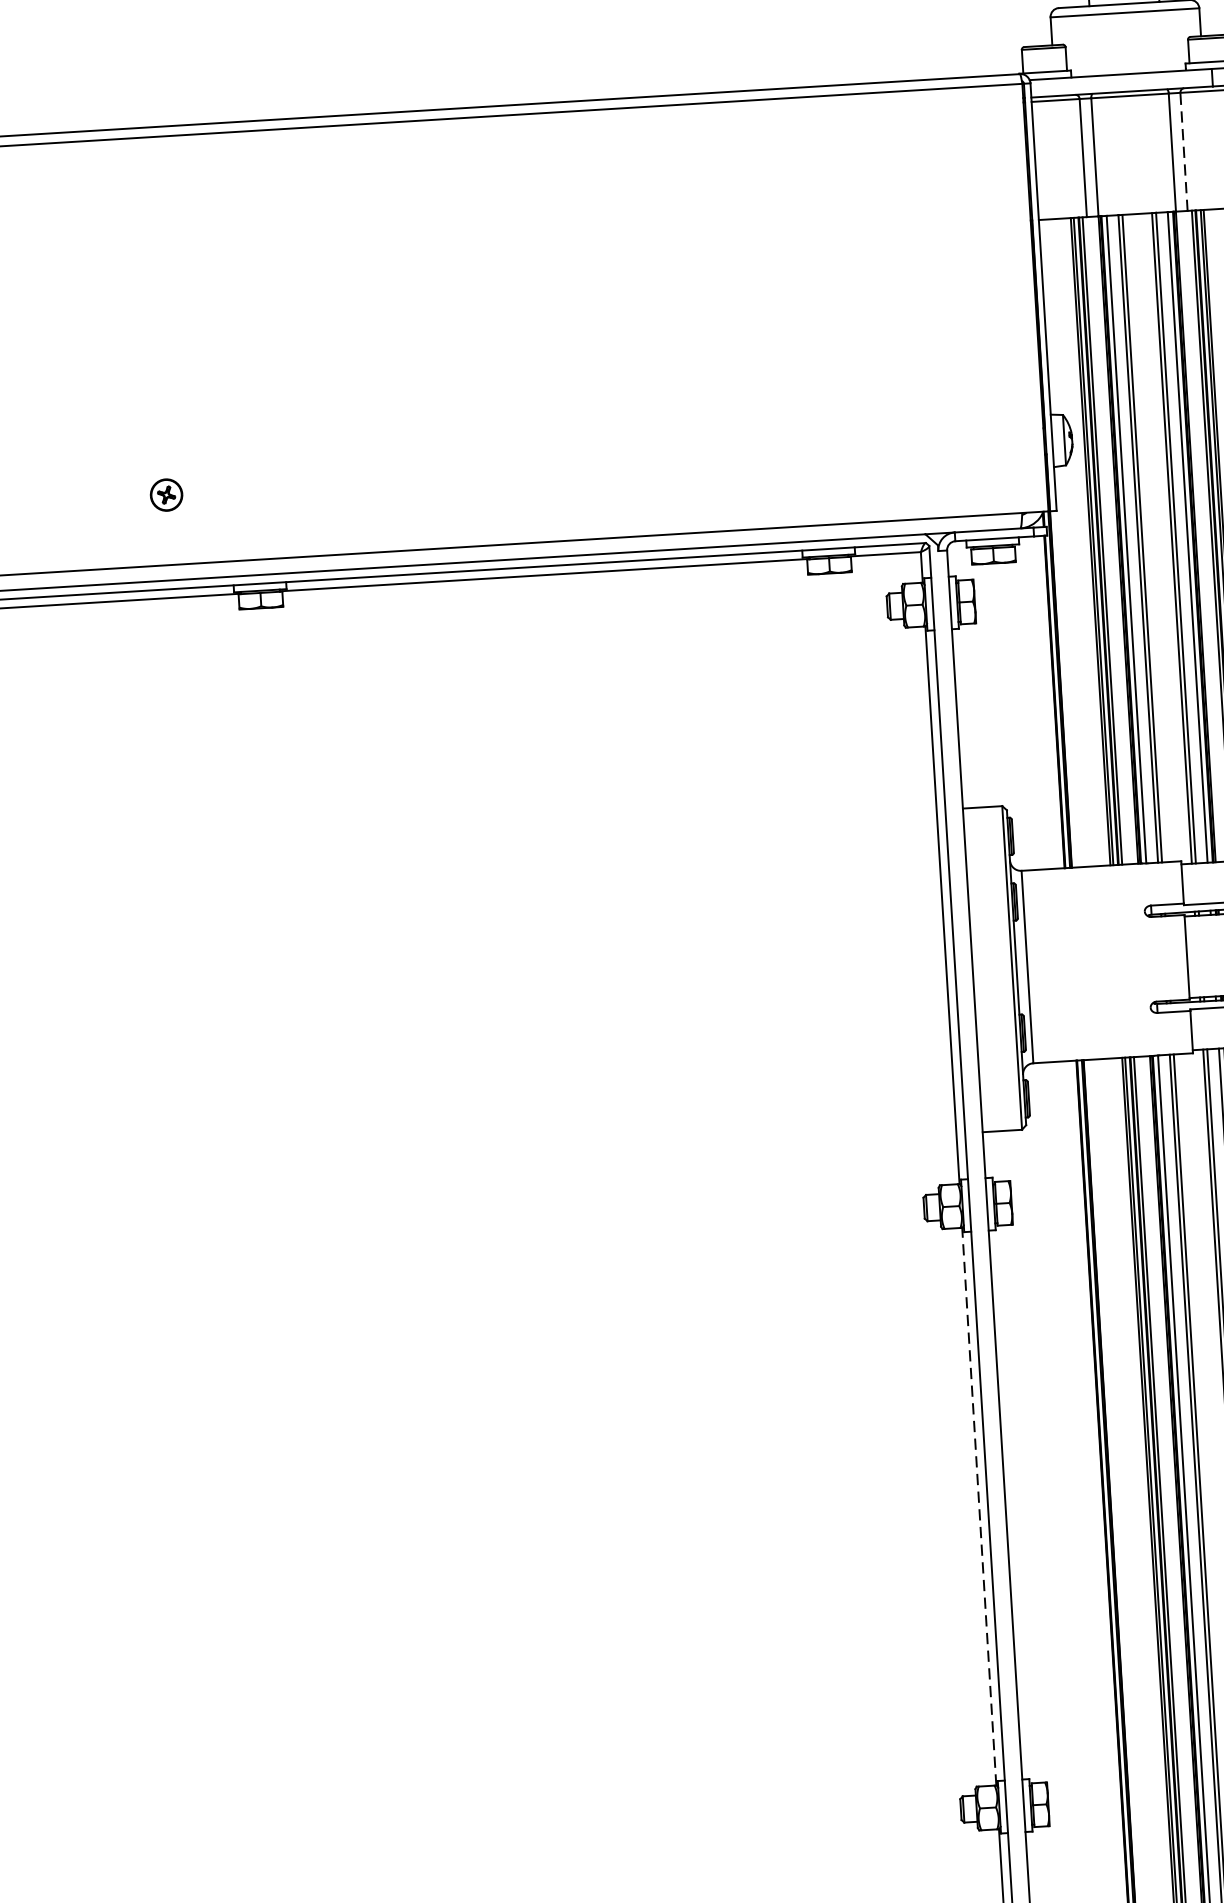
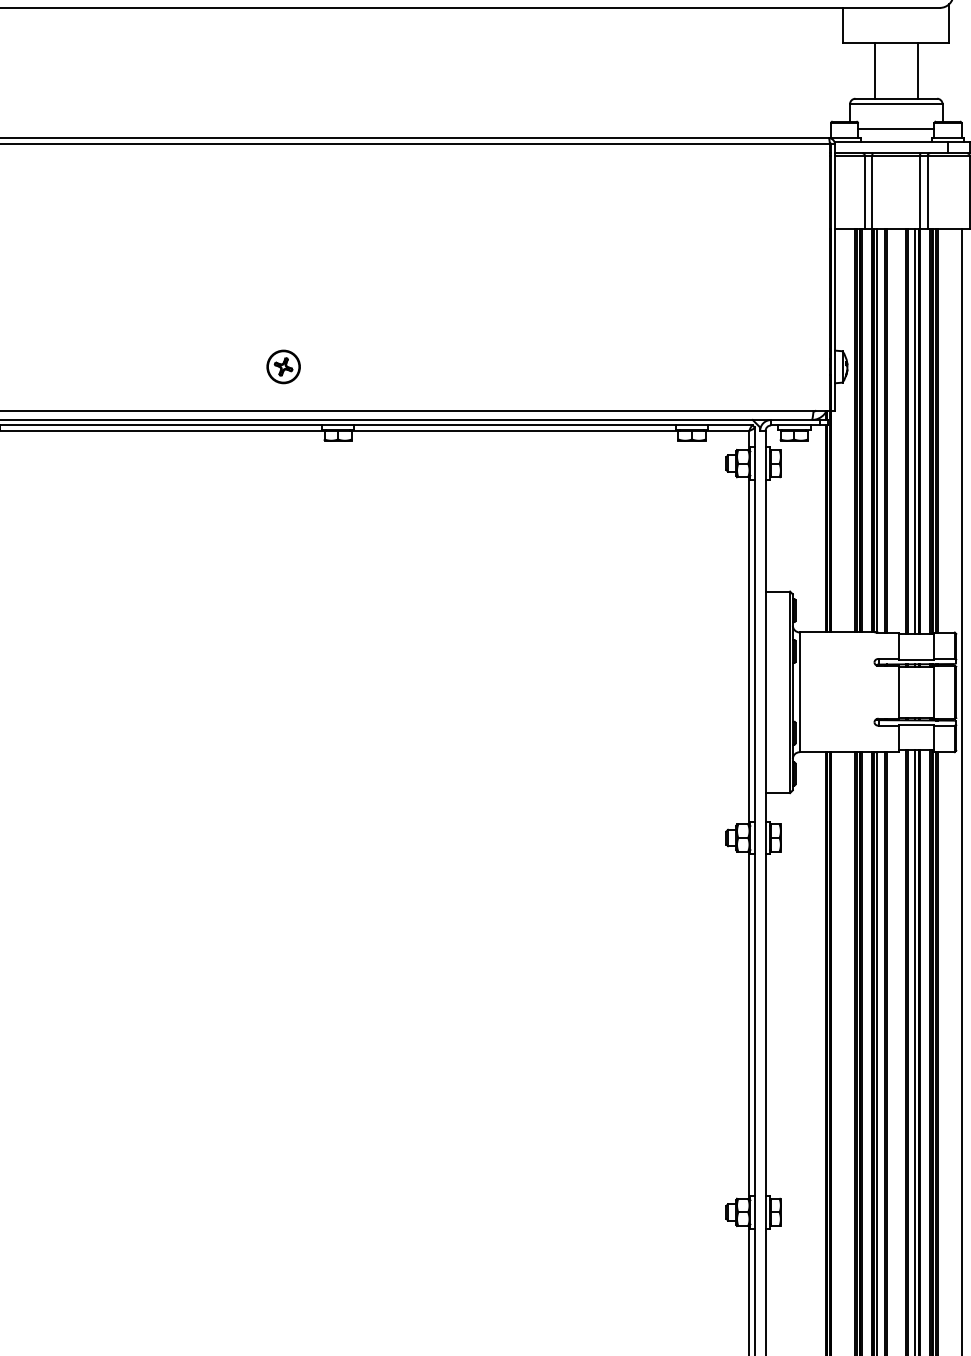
line: (1127, 51) -> (896, 128), added
line: (1183, 151) -> (927, 192), dashed -> solid
part: (166, 494) -> (283, 366), size x1.67
line: (979, 1507) -> (749, 1025), dashed -> solid

